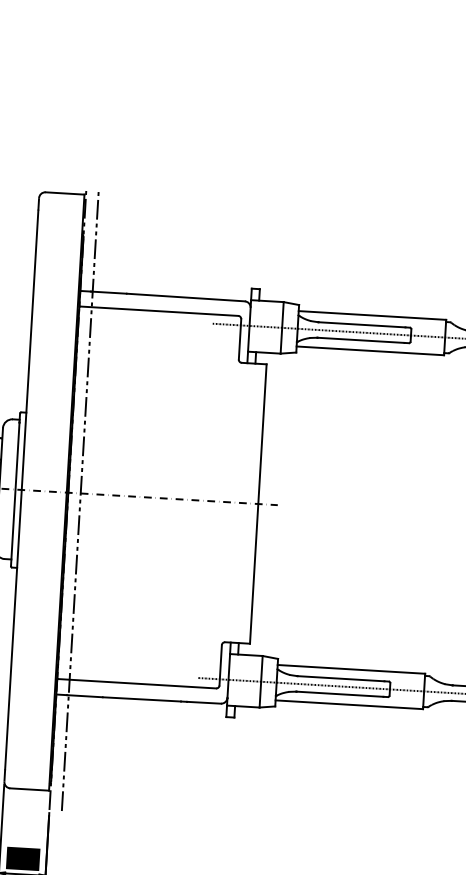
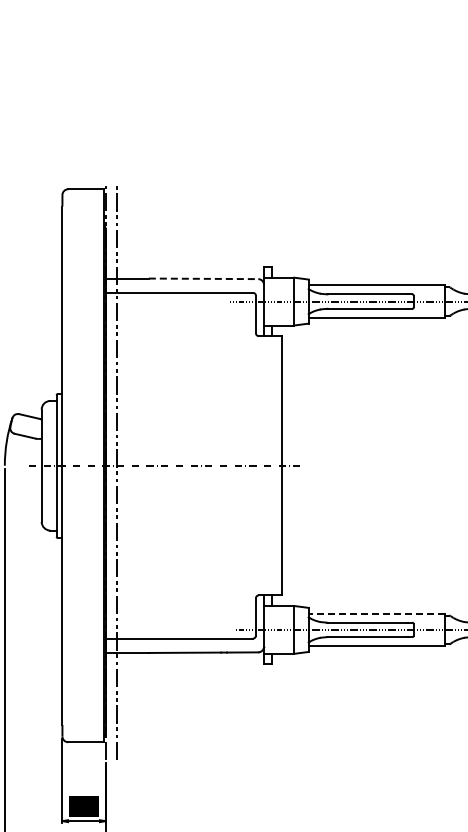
line: (185, 297) -> (203, 278), solid -> dashed
line: (350, 669) -> (376, 613), solid -> dashed

